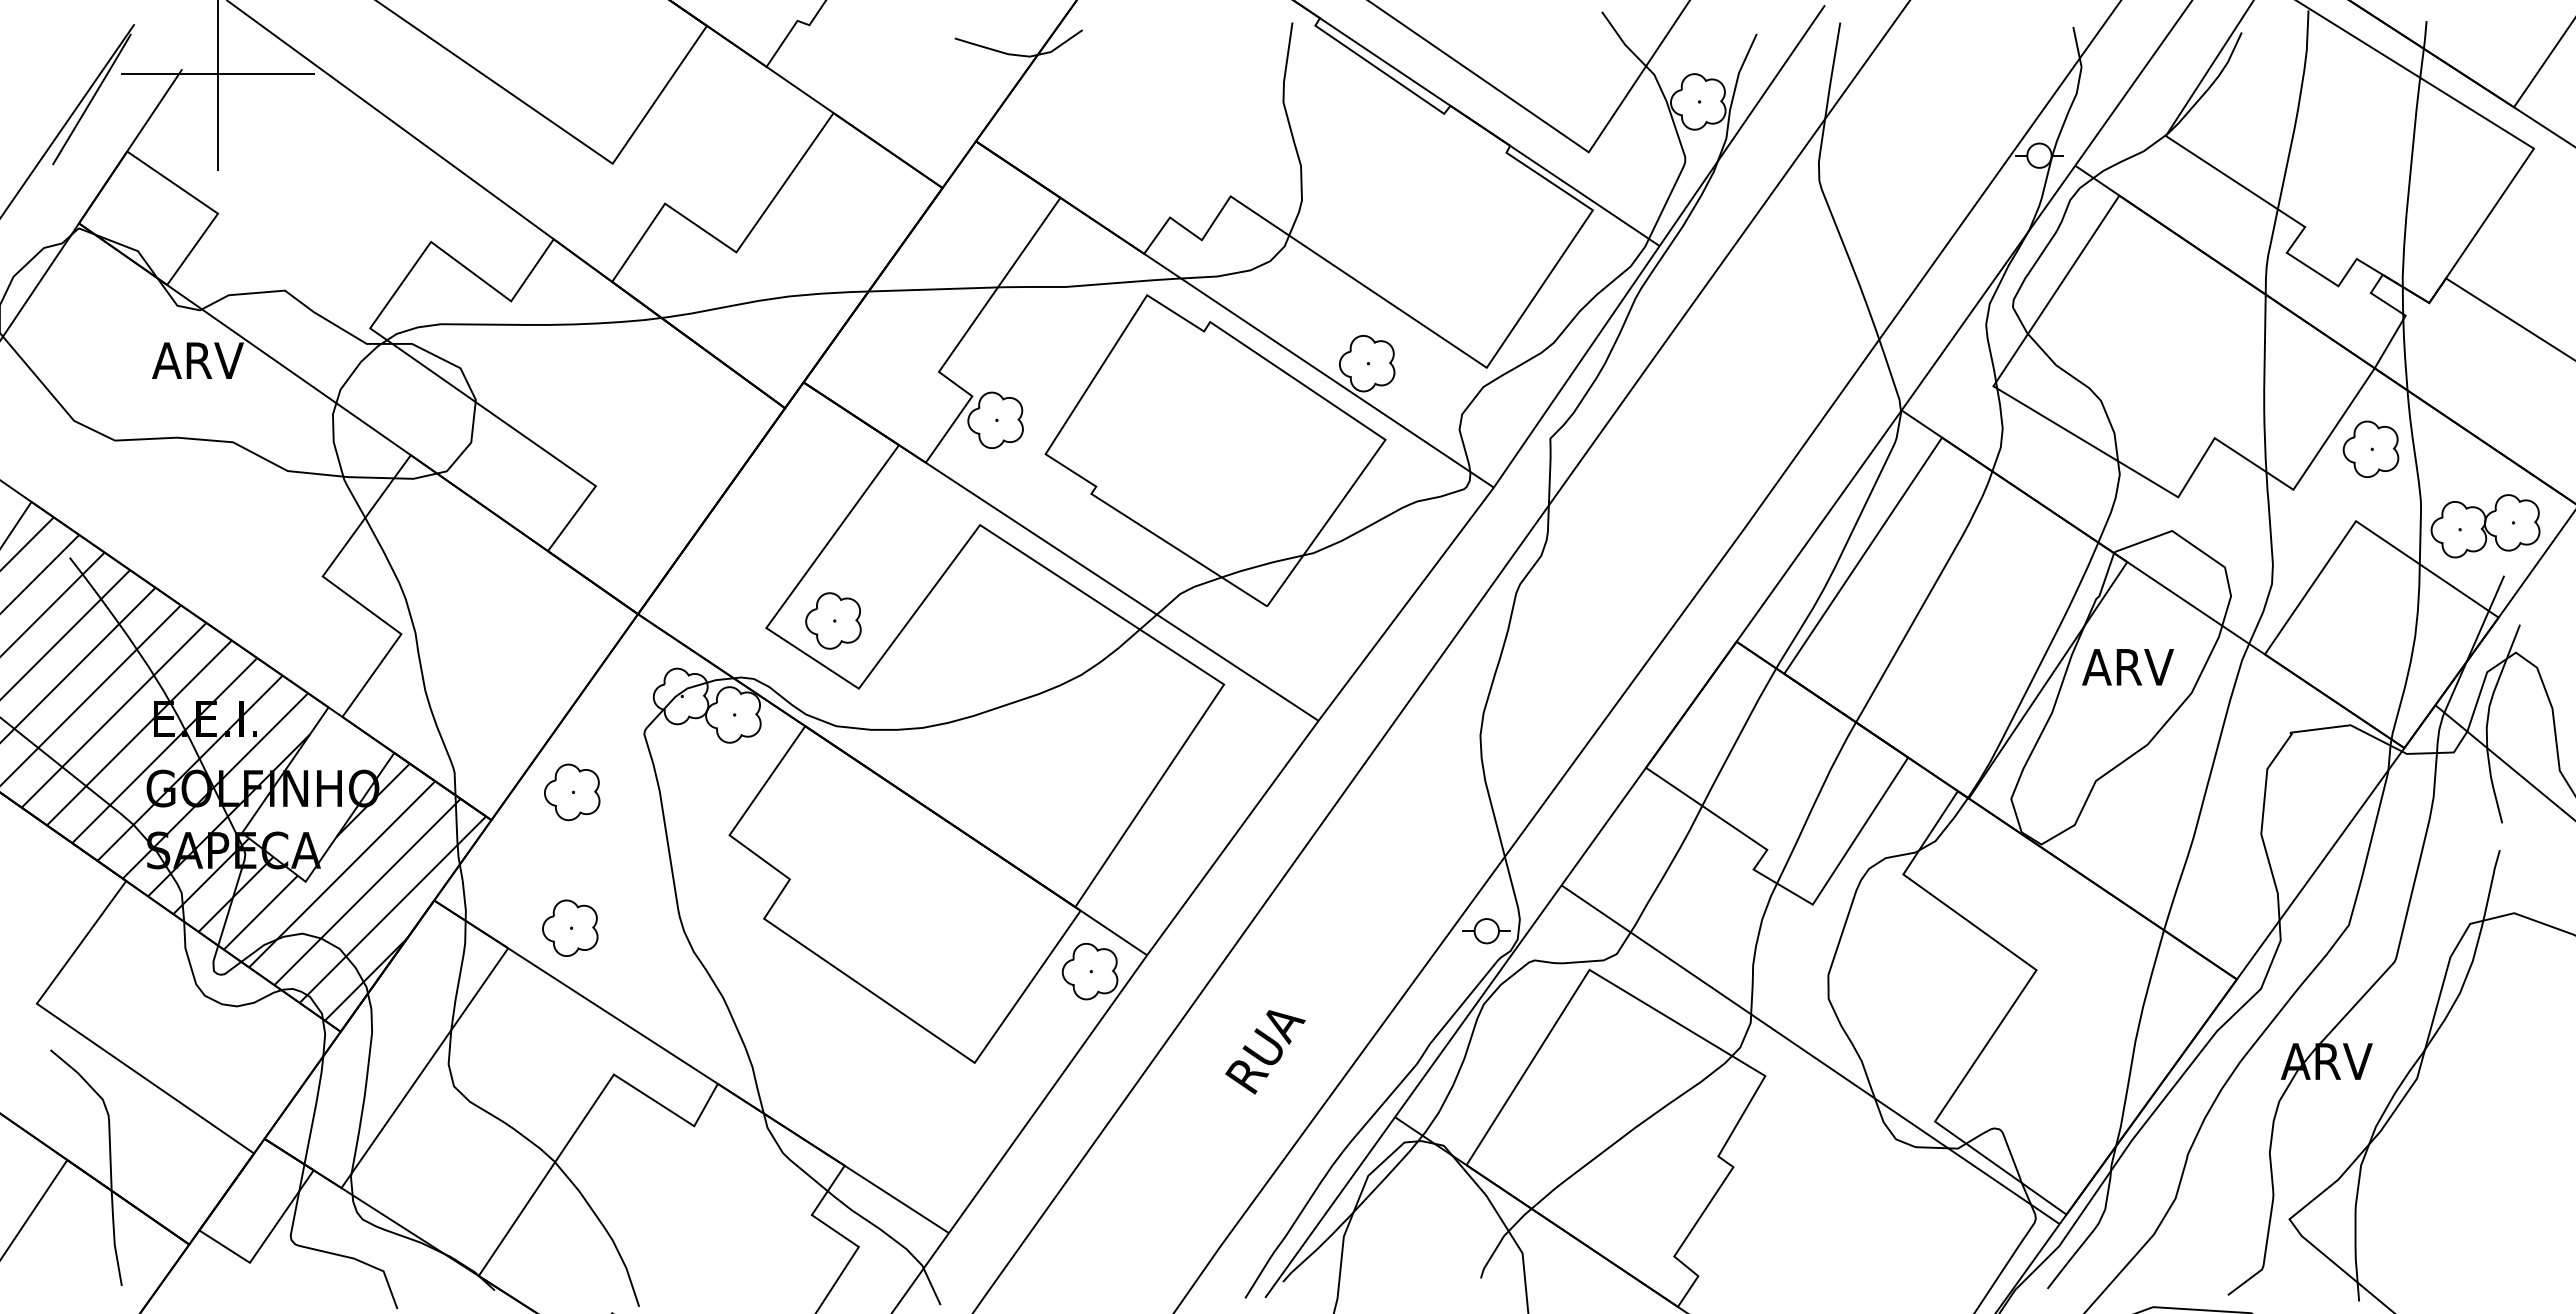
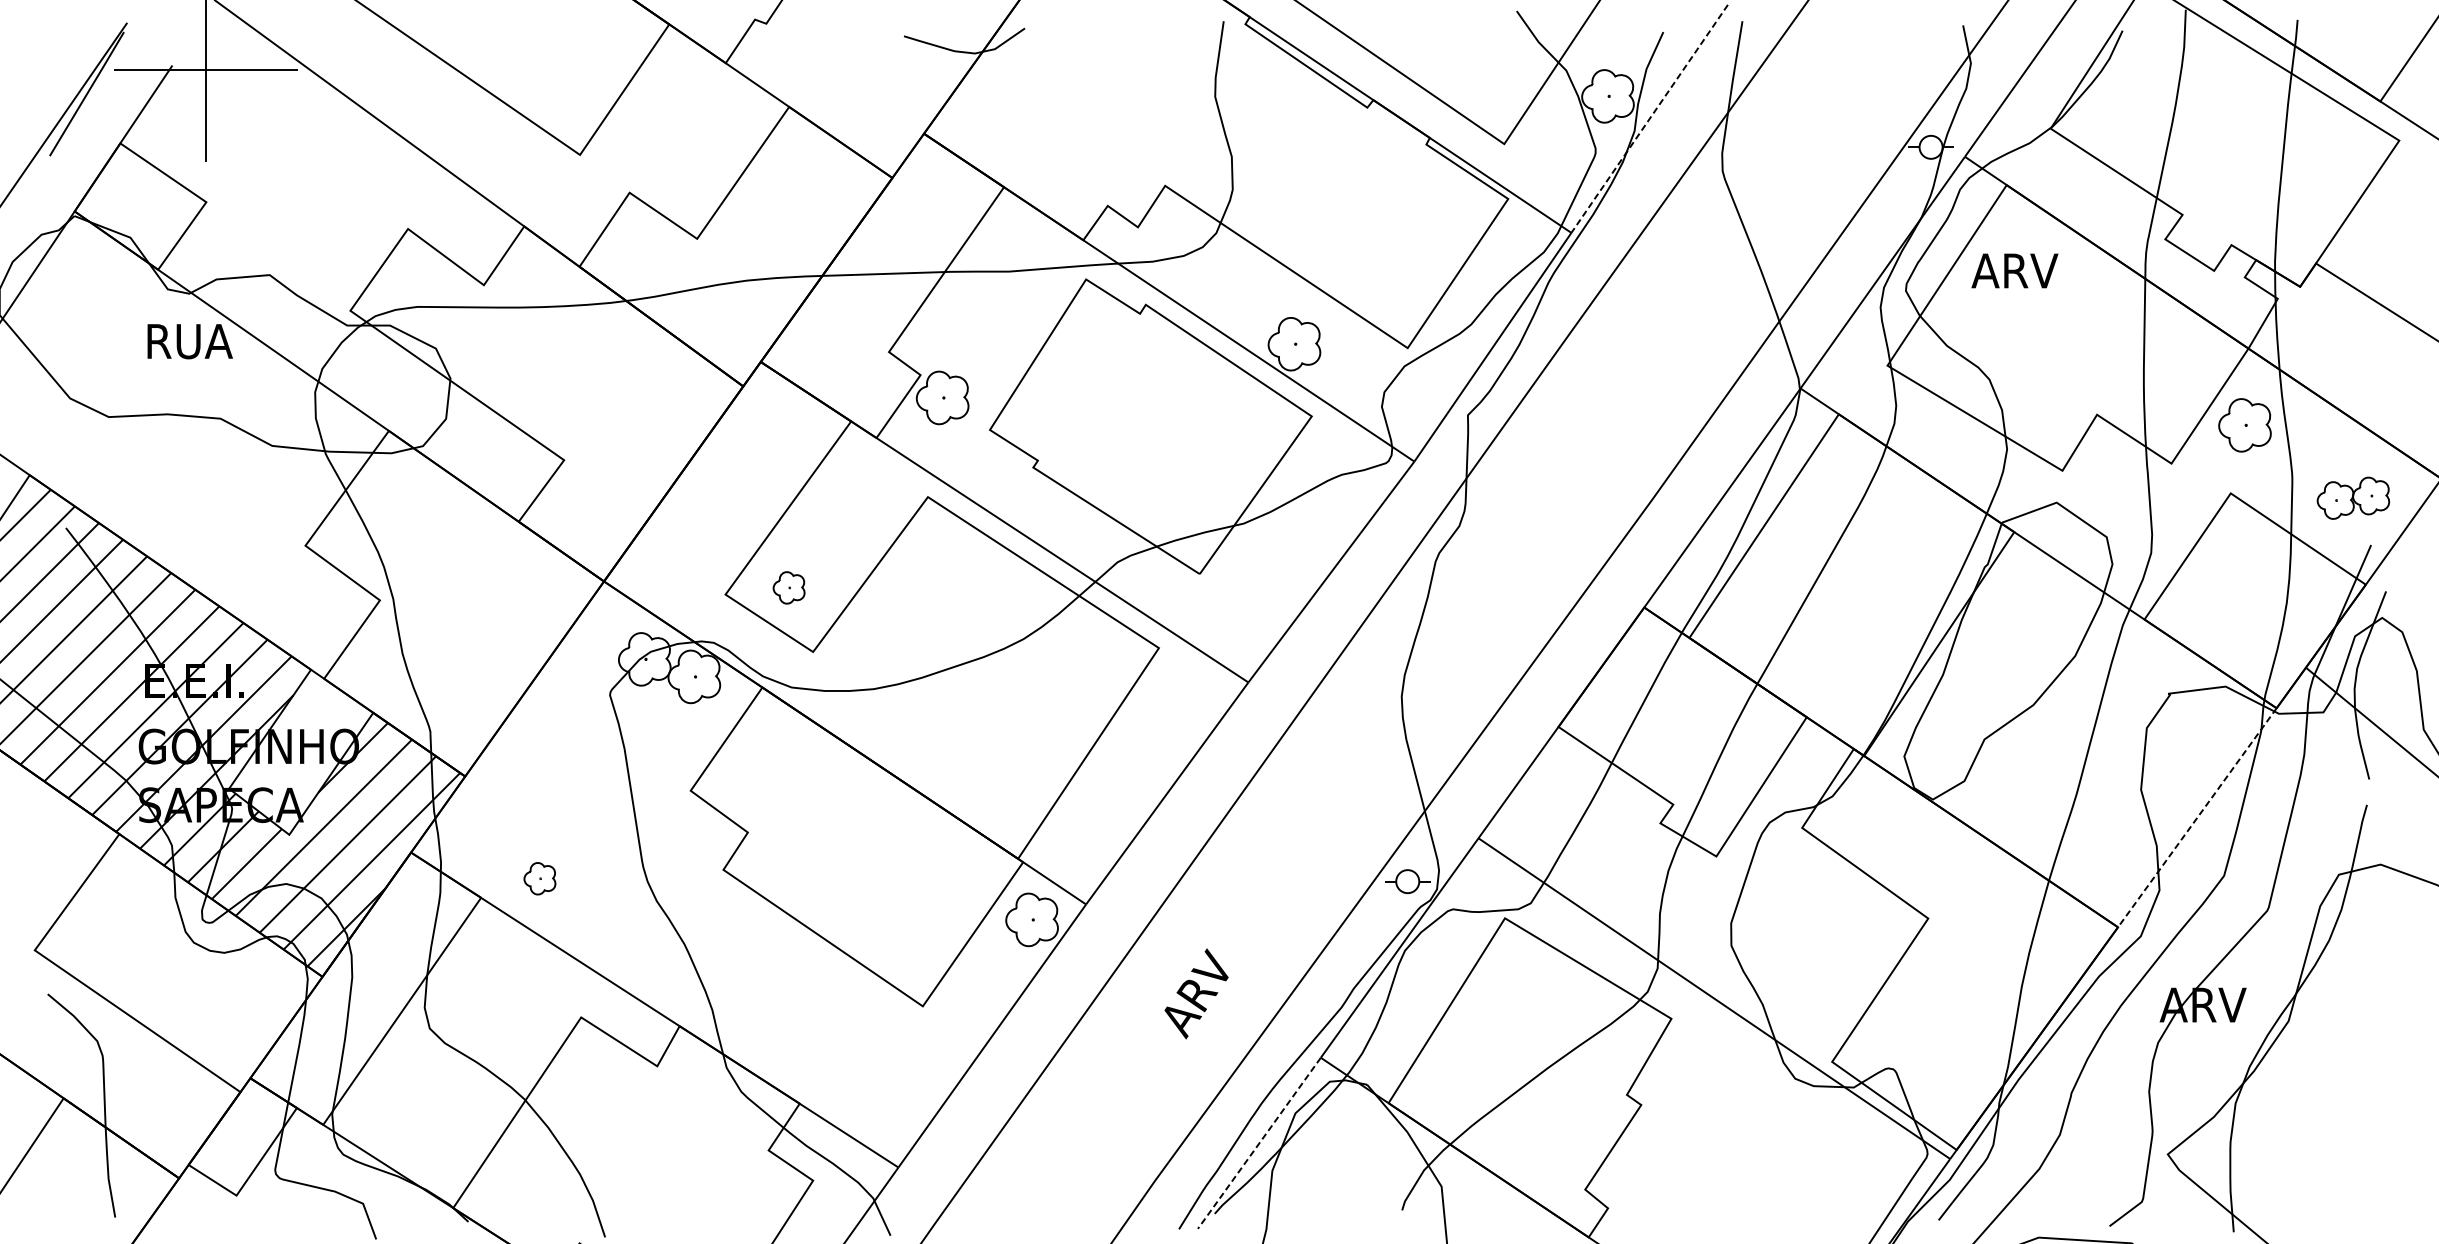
line: (1742, 126) -> (1649, 119), solid -> dashed
text: (199, 360) -> (188, 341), ARV -> RUA
part: (2485, 526) -> (2353, 498), size x0.7
part: (833, 620) -> (789, 587), size x0.6
text: (2127, 667) -> (2014, 271), moved
part: (572, 792) -> (541, 750), removed
line: (2320, 863) -> (2197, 817), solid -> dashed
part: (570, 927) -> (540, 878), size x0.6
text: (1265, 1049) -> (1198, 993), RUA -> ARV
line: (1329, 1207) -> (1258, 1143), solid -> dashed

